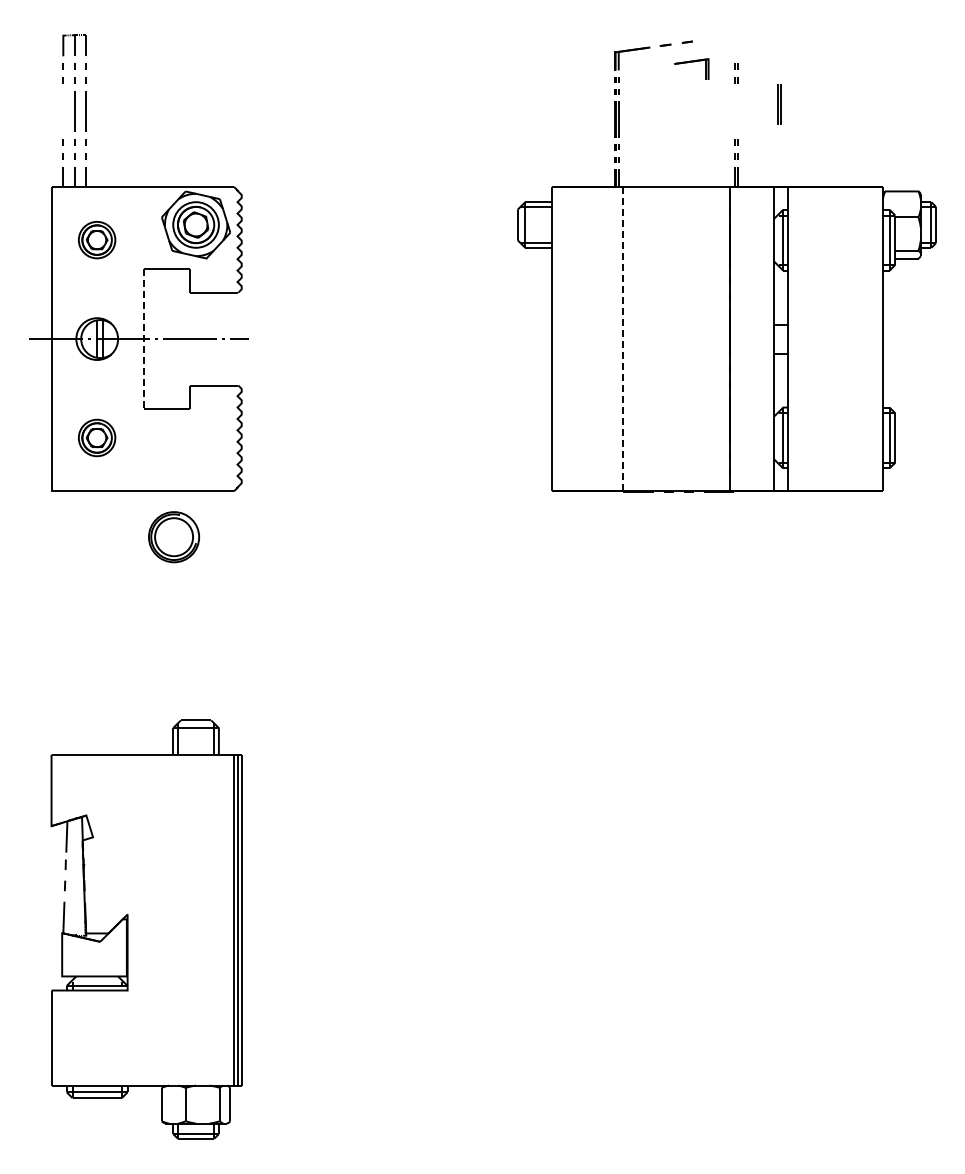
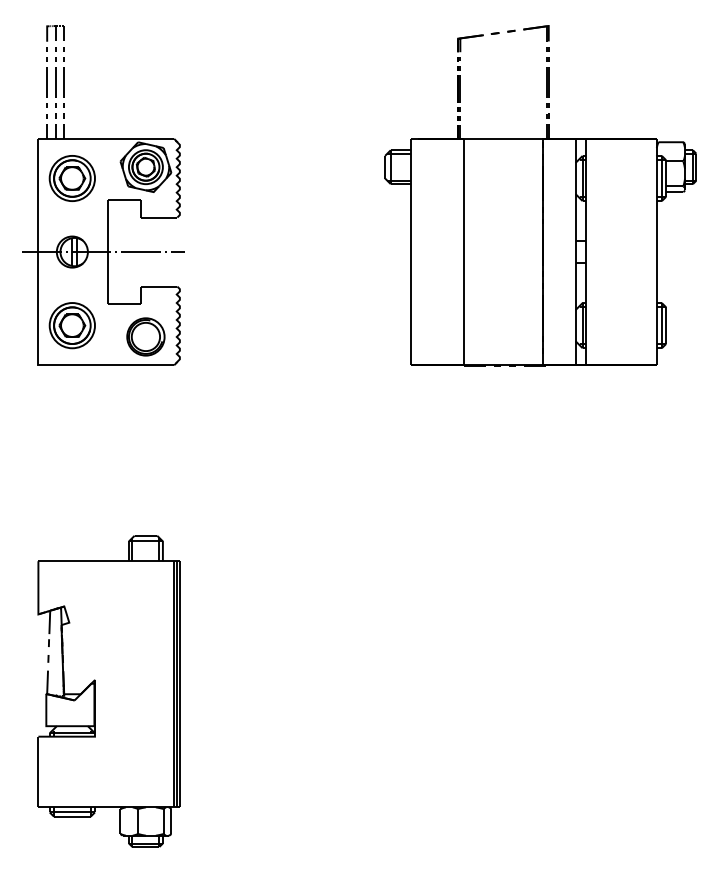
part: (691, 68) -> (536, 32), moved
line: (778, 104) -> (547, 82), moved
line: (62, 111) -> (46, 82), added
part: (96, 239) -> (71, 177), size x1.67
line: (623, 338) -> (463, 251), dashed -> solid
line: (144, 339) -> (107, 252), dashed -> solid
part: (96, 437) -> (71, 325), size x1.67
part: (174, 537) -> (146, 337), moved

